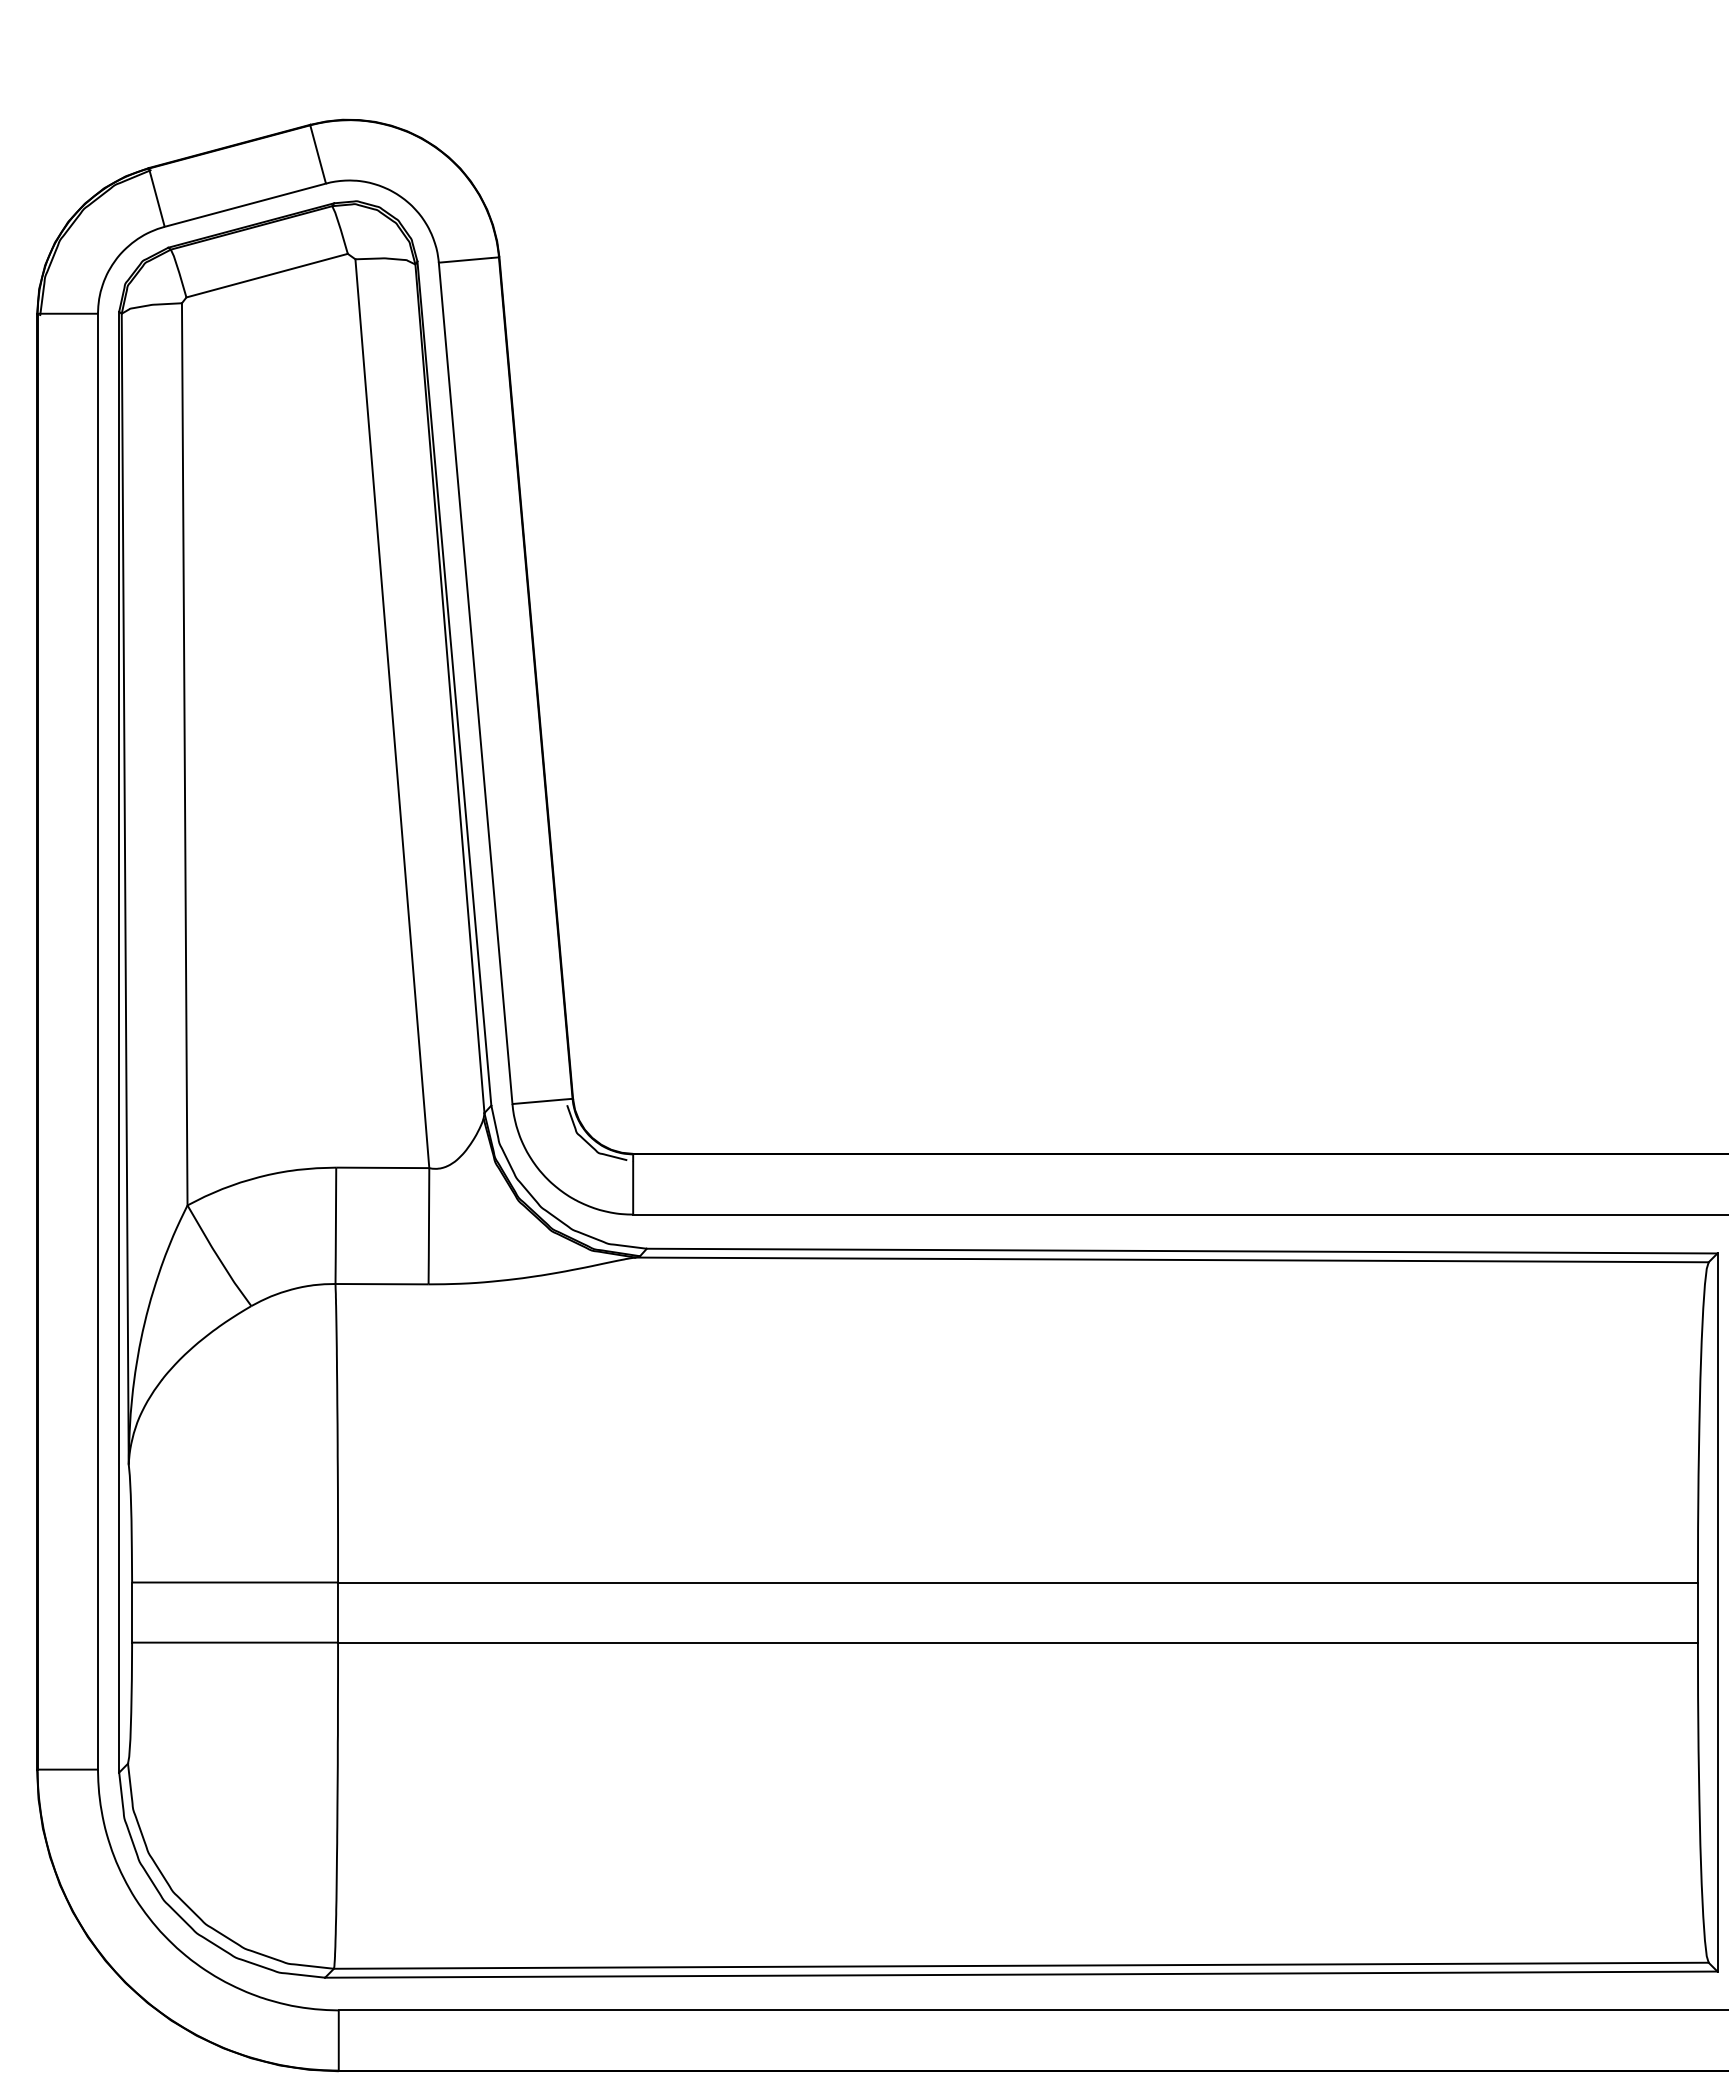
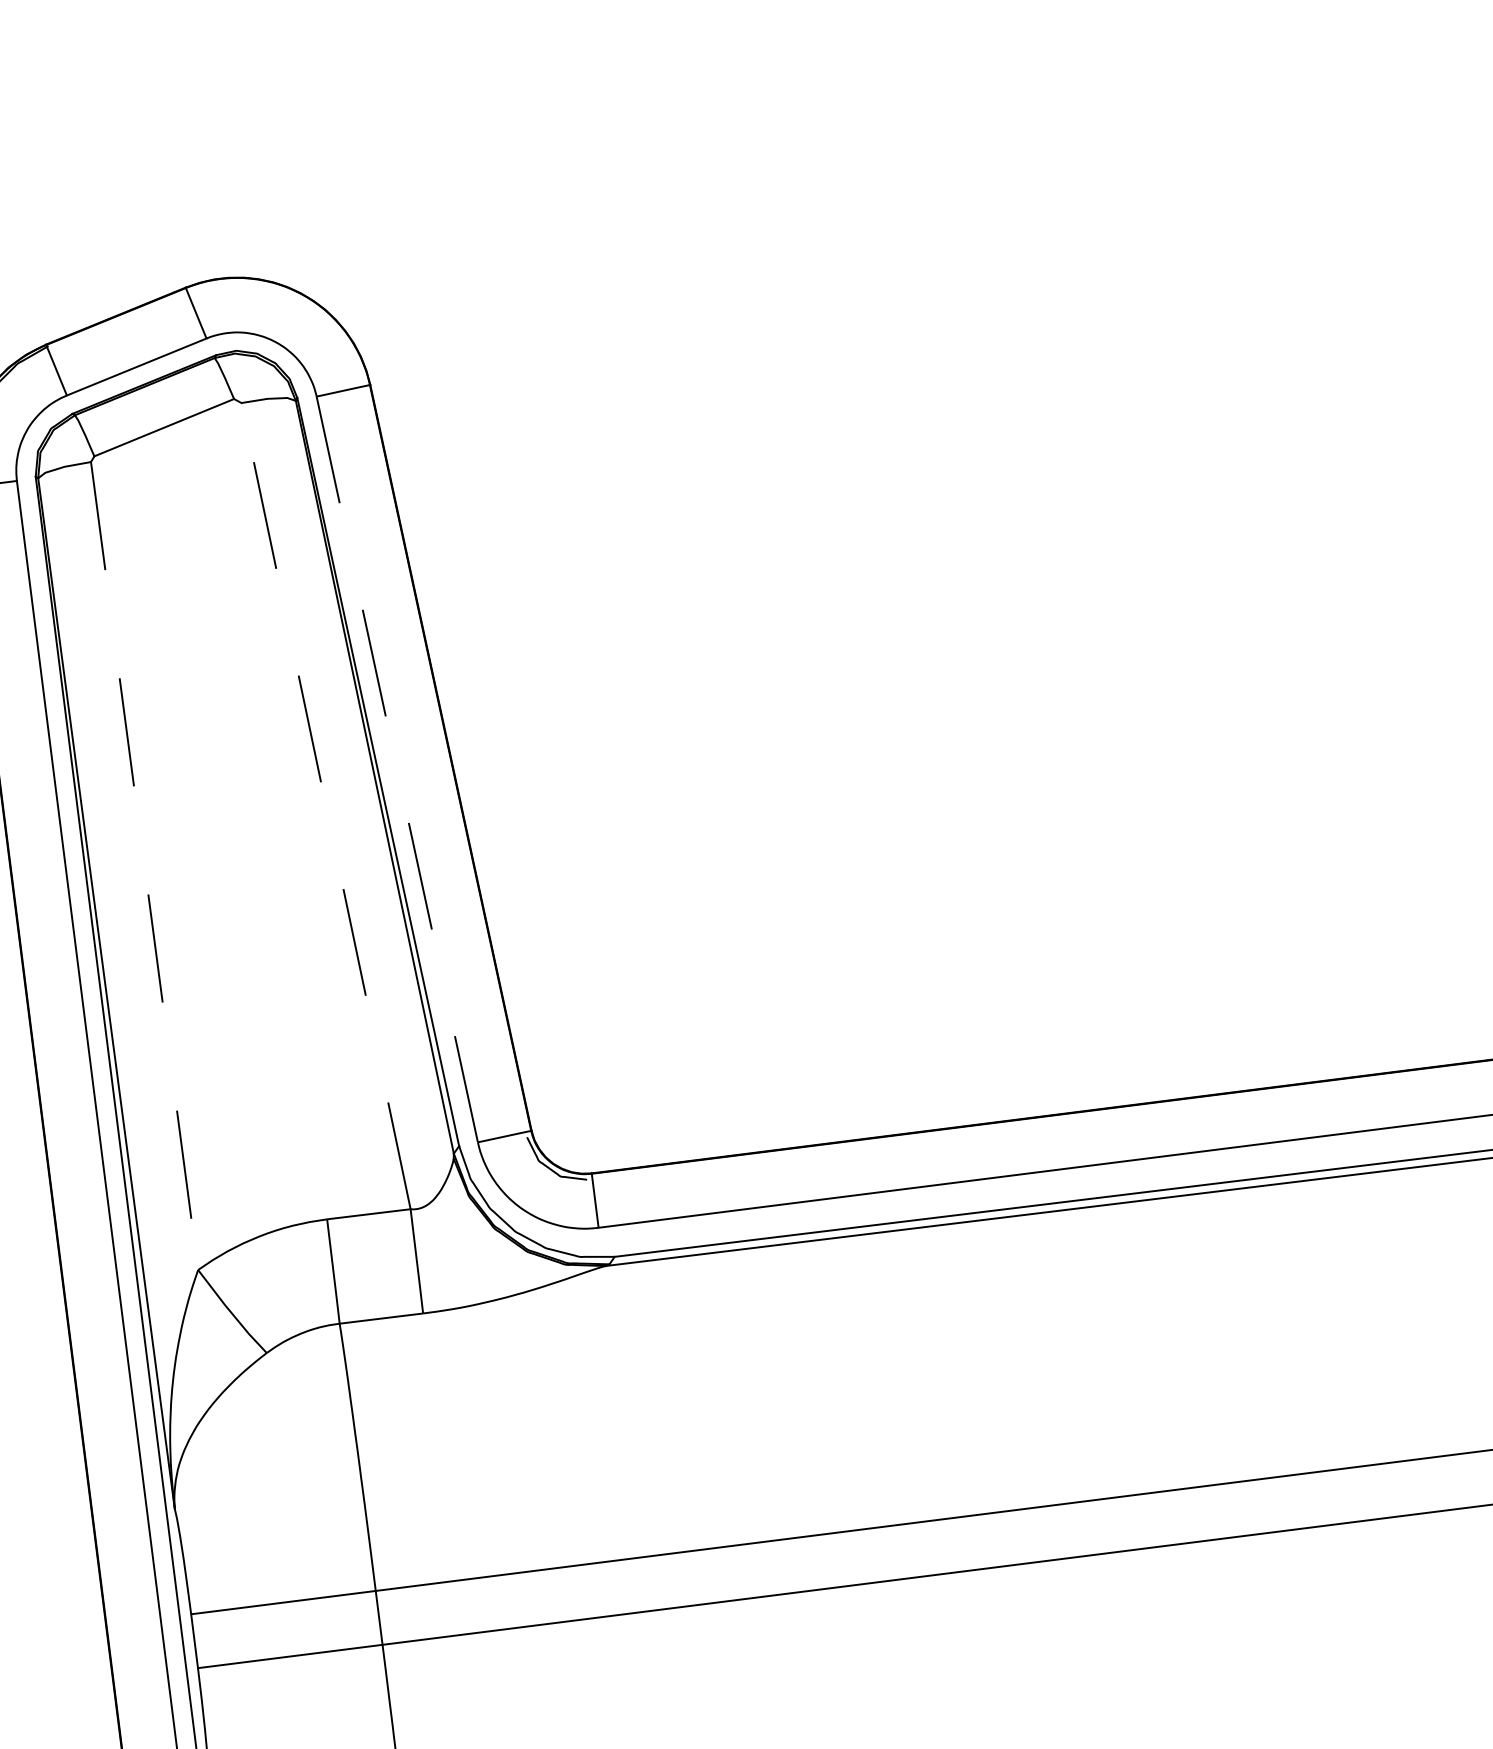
line: (475, 683) -> (397, 769), solid -> dashed
line: (392, 713) -> (326, 805), solid -> dashed
line: (184, 754) -> (144, 866), solid -> dashed

